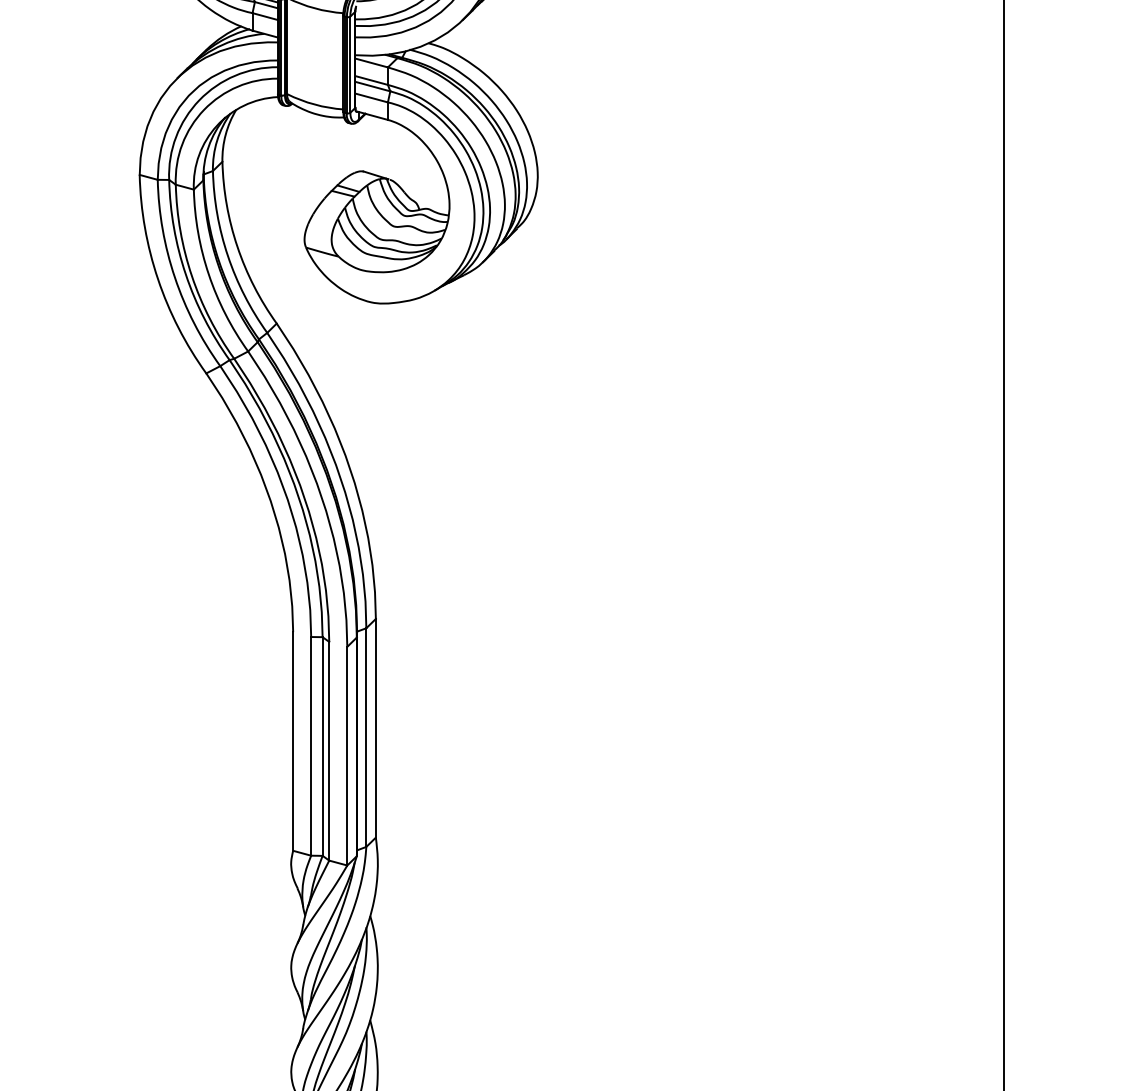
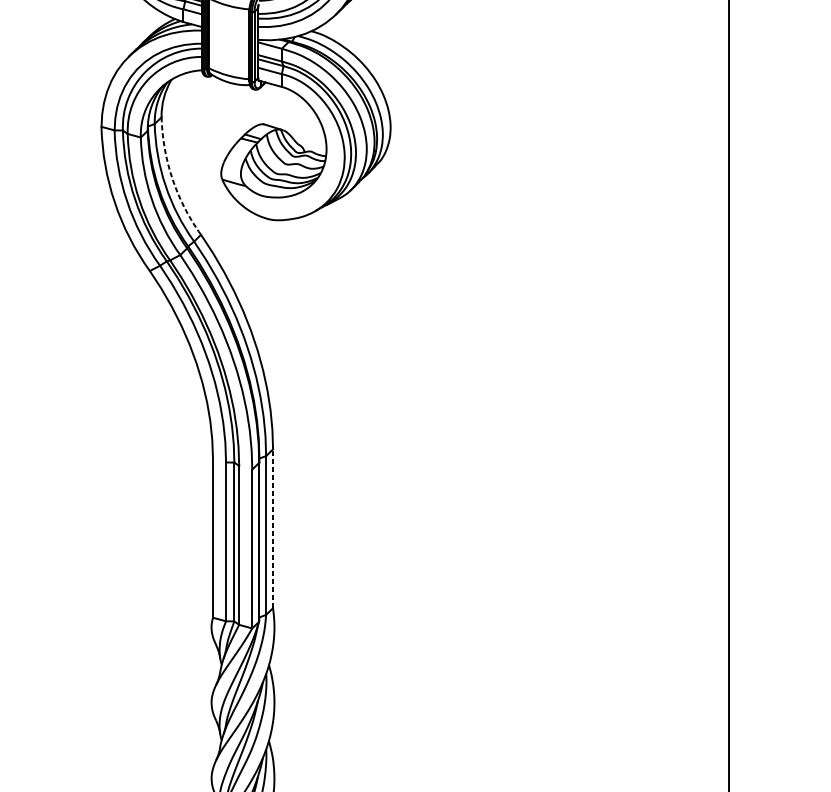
arc: (237, 246) -> (172, 178), solid -> dashed
line: (375, 727) -> (272, 528), solid -> dashed

